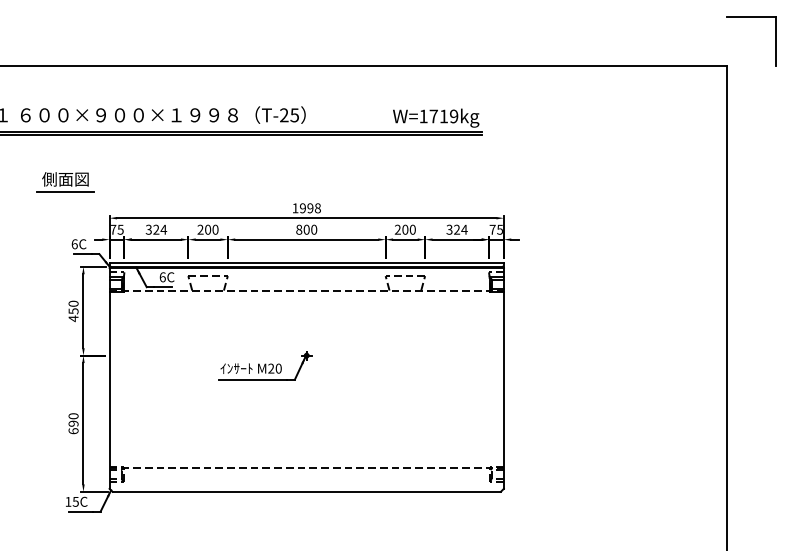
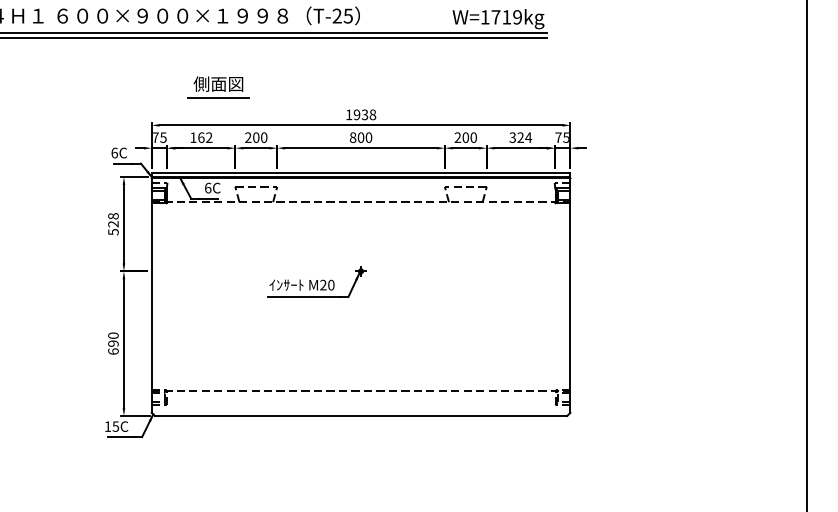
part: (65, 182) -> (218, 87), moved
text: (310, 208) -> (365, 115), 1998 -> 1938
text: (156, 229) -> (201, 137), 324 -> 162
text: (73, 311) -> (113, 224), 450 -> 528

